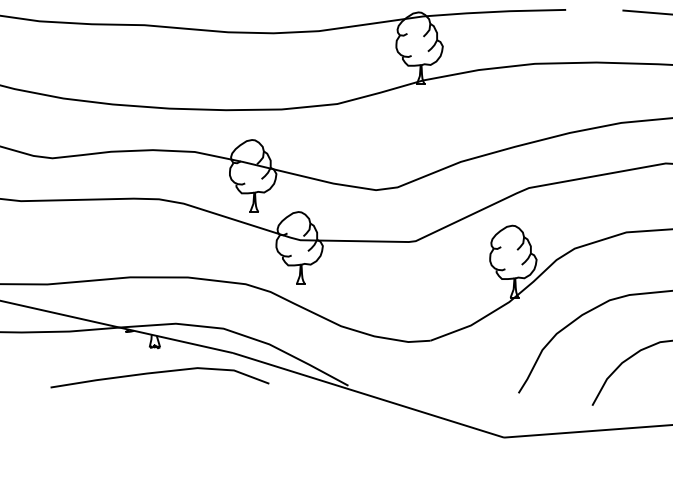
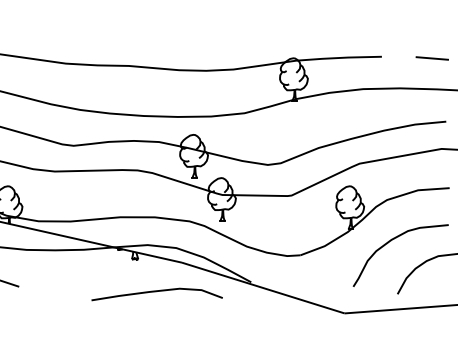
curve: (158, 374) -> (156, 292), moved

